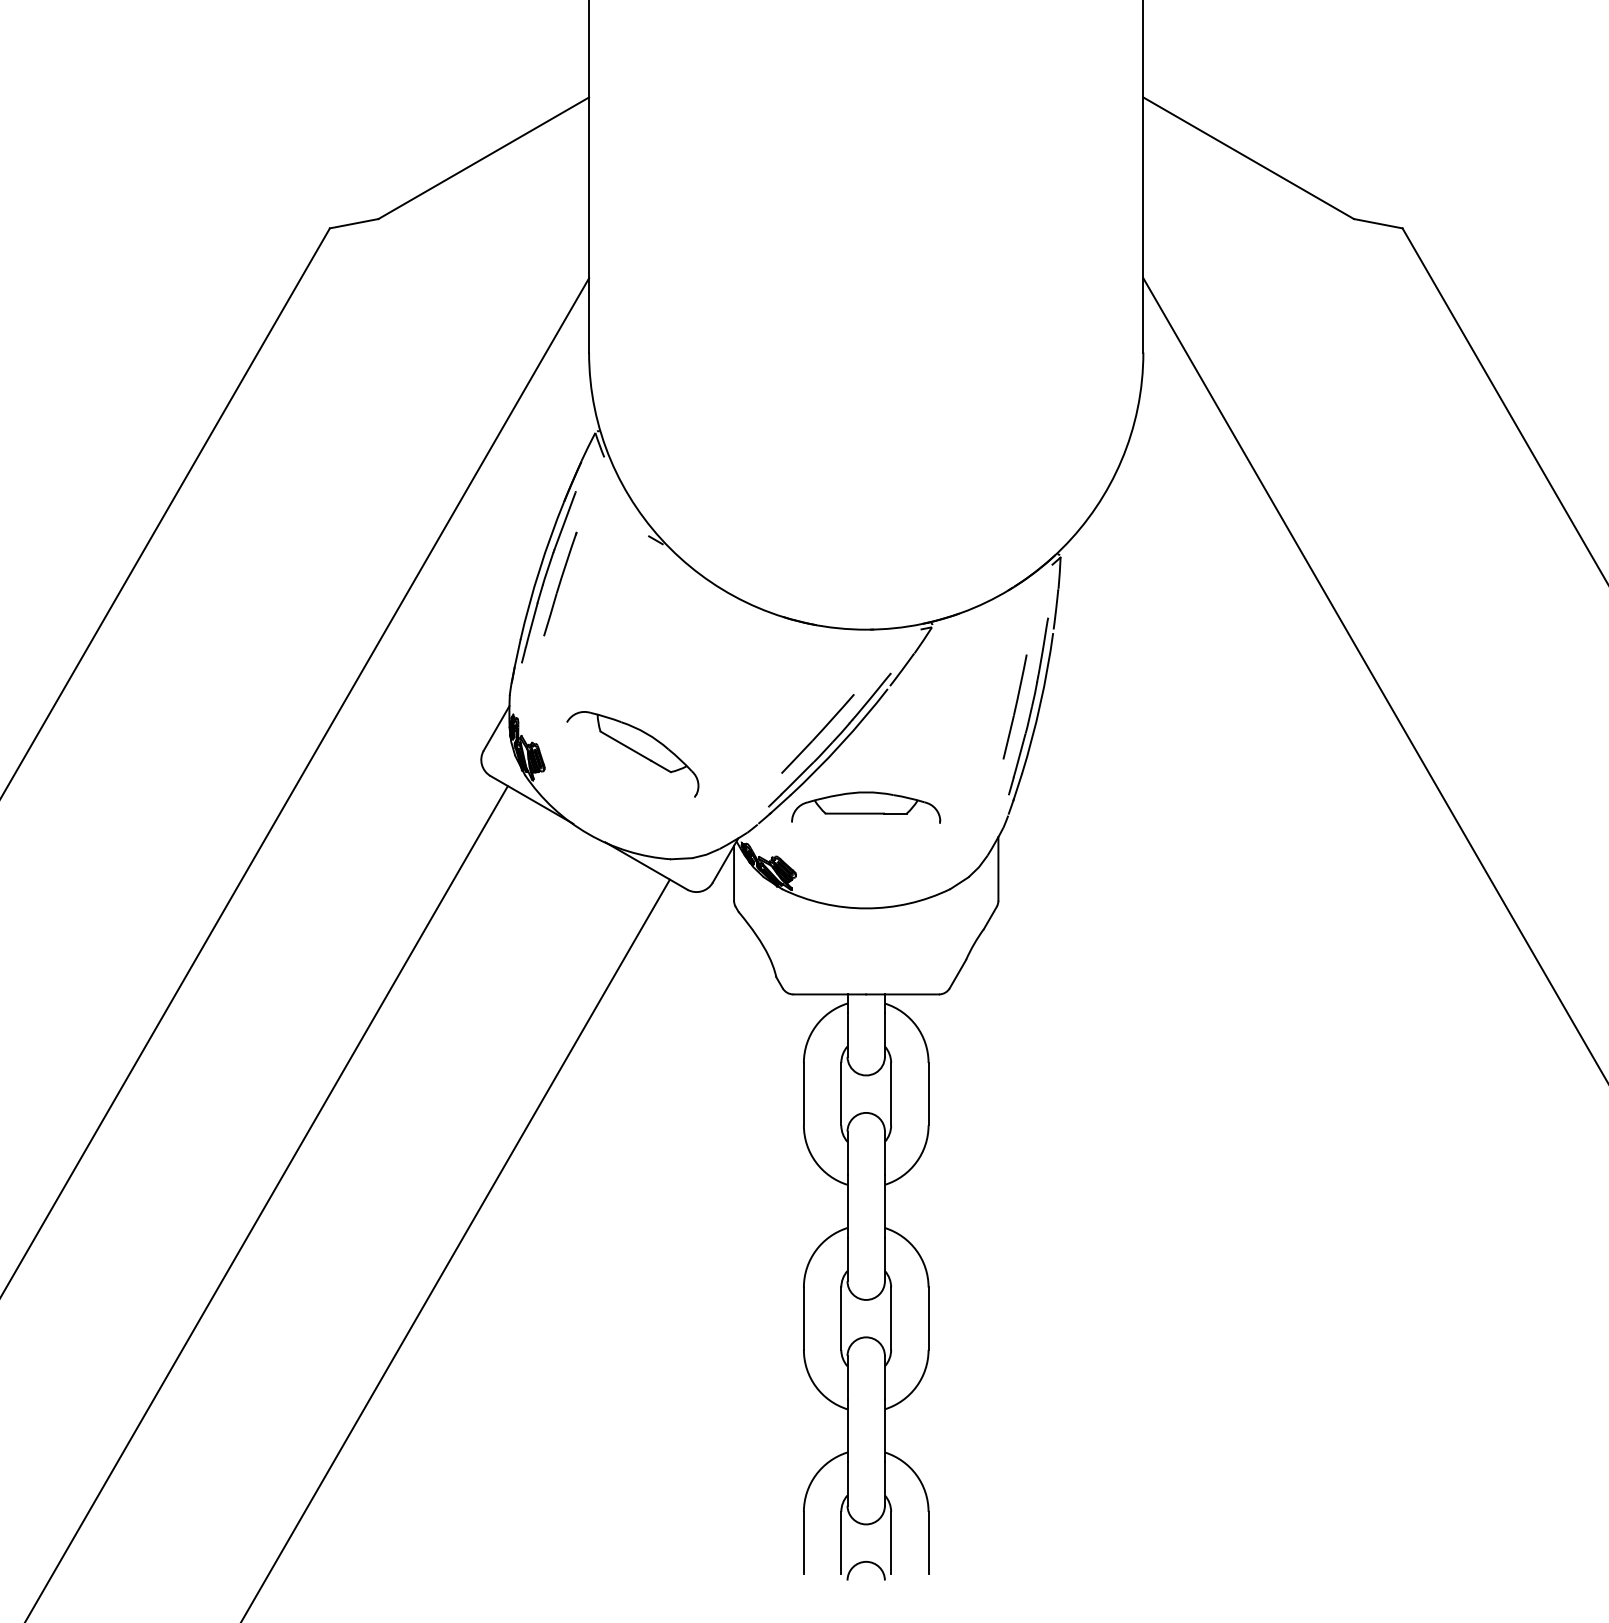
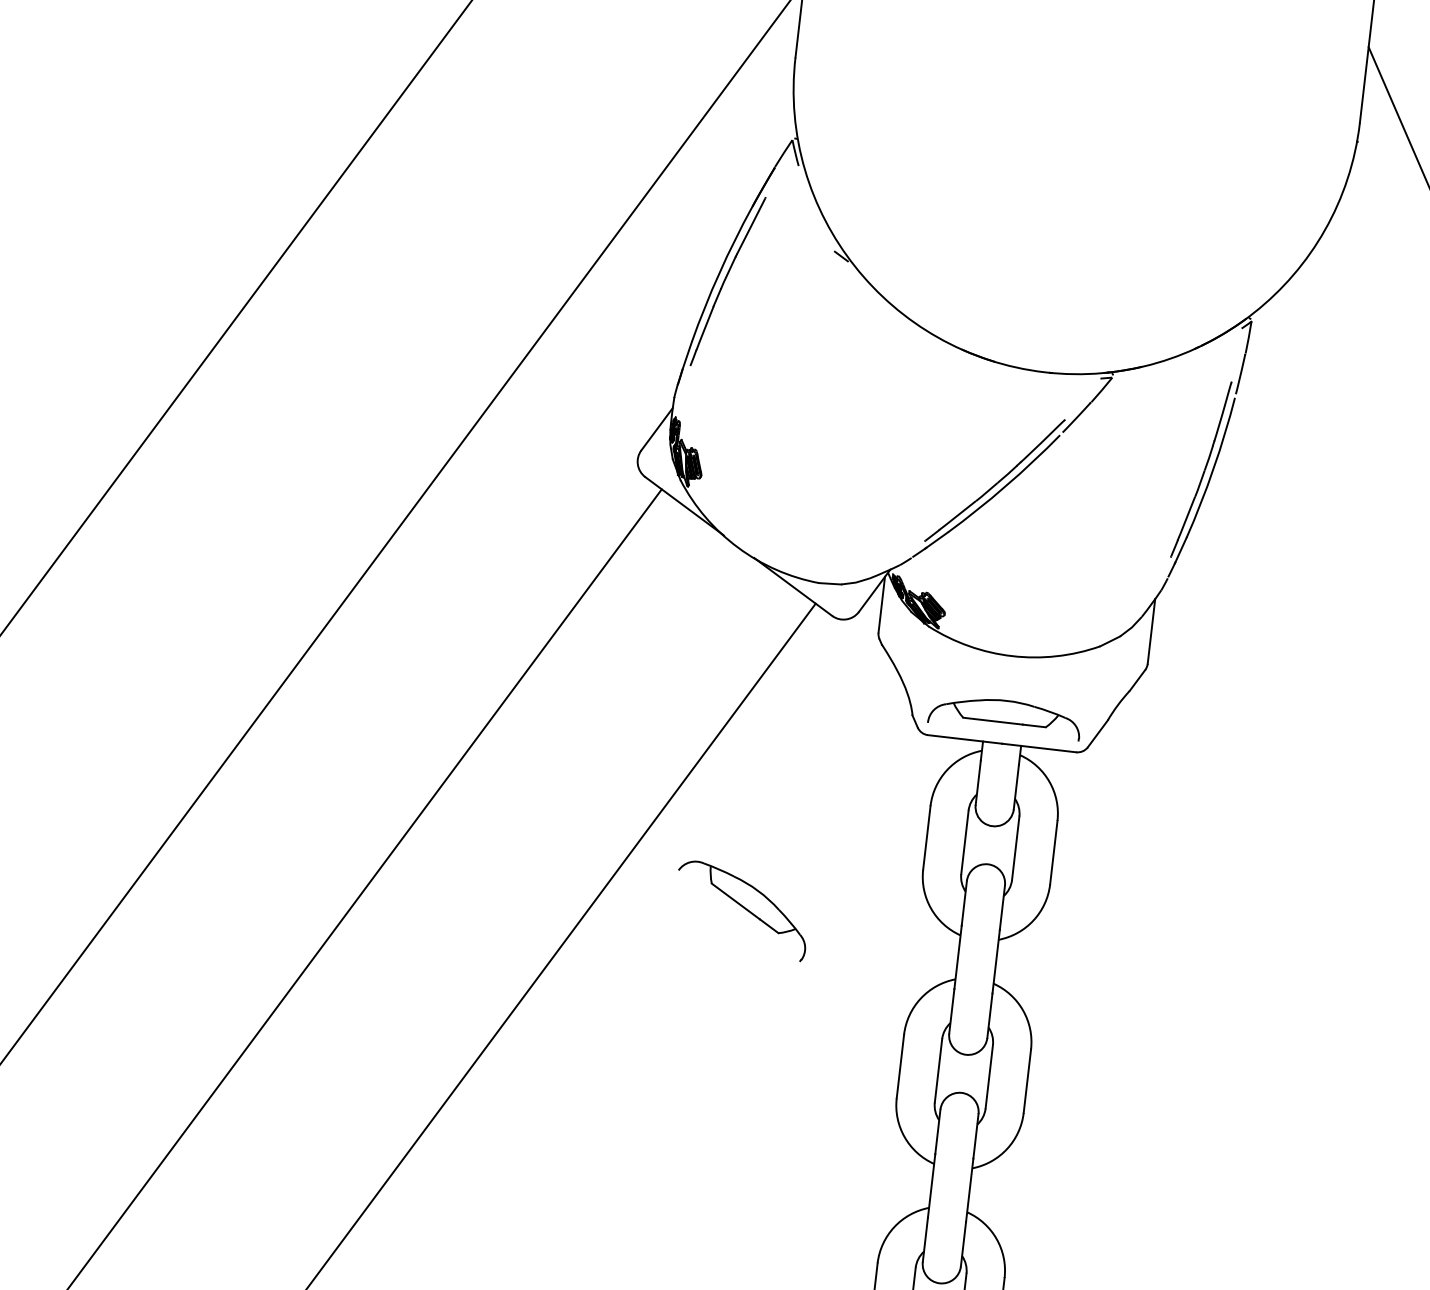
line: (560, 583) -> (739, 289), removed
line: (1015, 706) -> (1187, 468), removed
line: (818, 733) -> (984, 472), removed
part: (632, 754) -> (741, 910), moved
part: (866, 807) -> (1005, 716), moved

